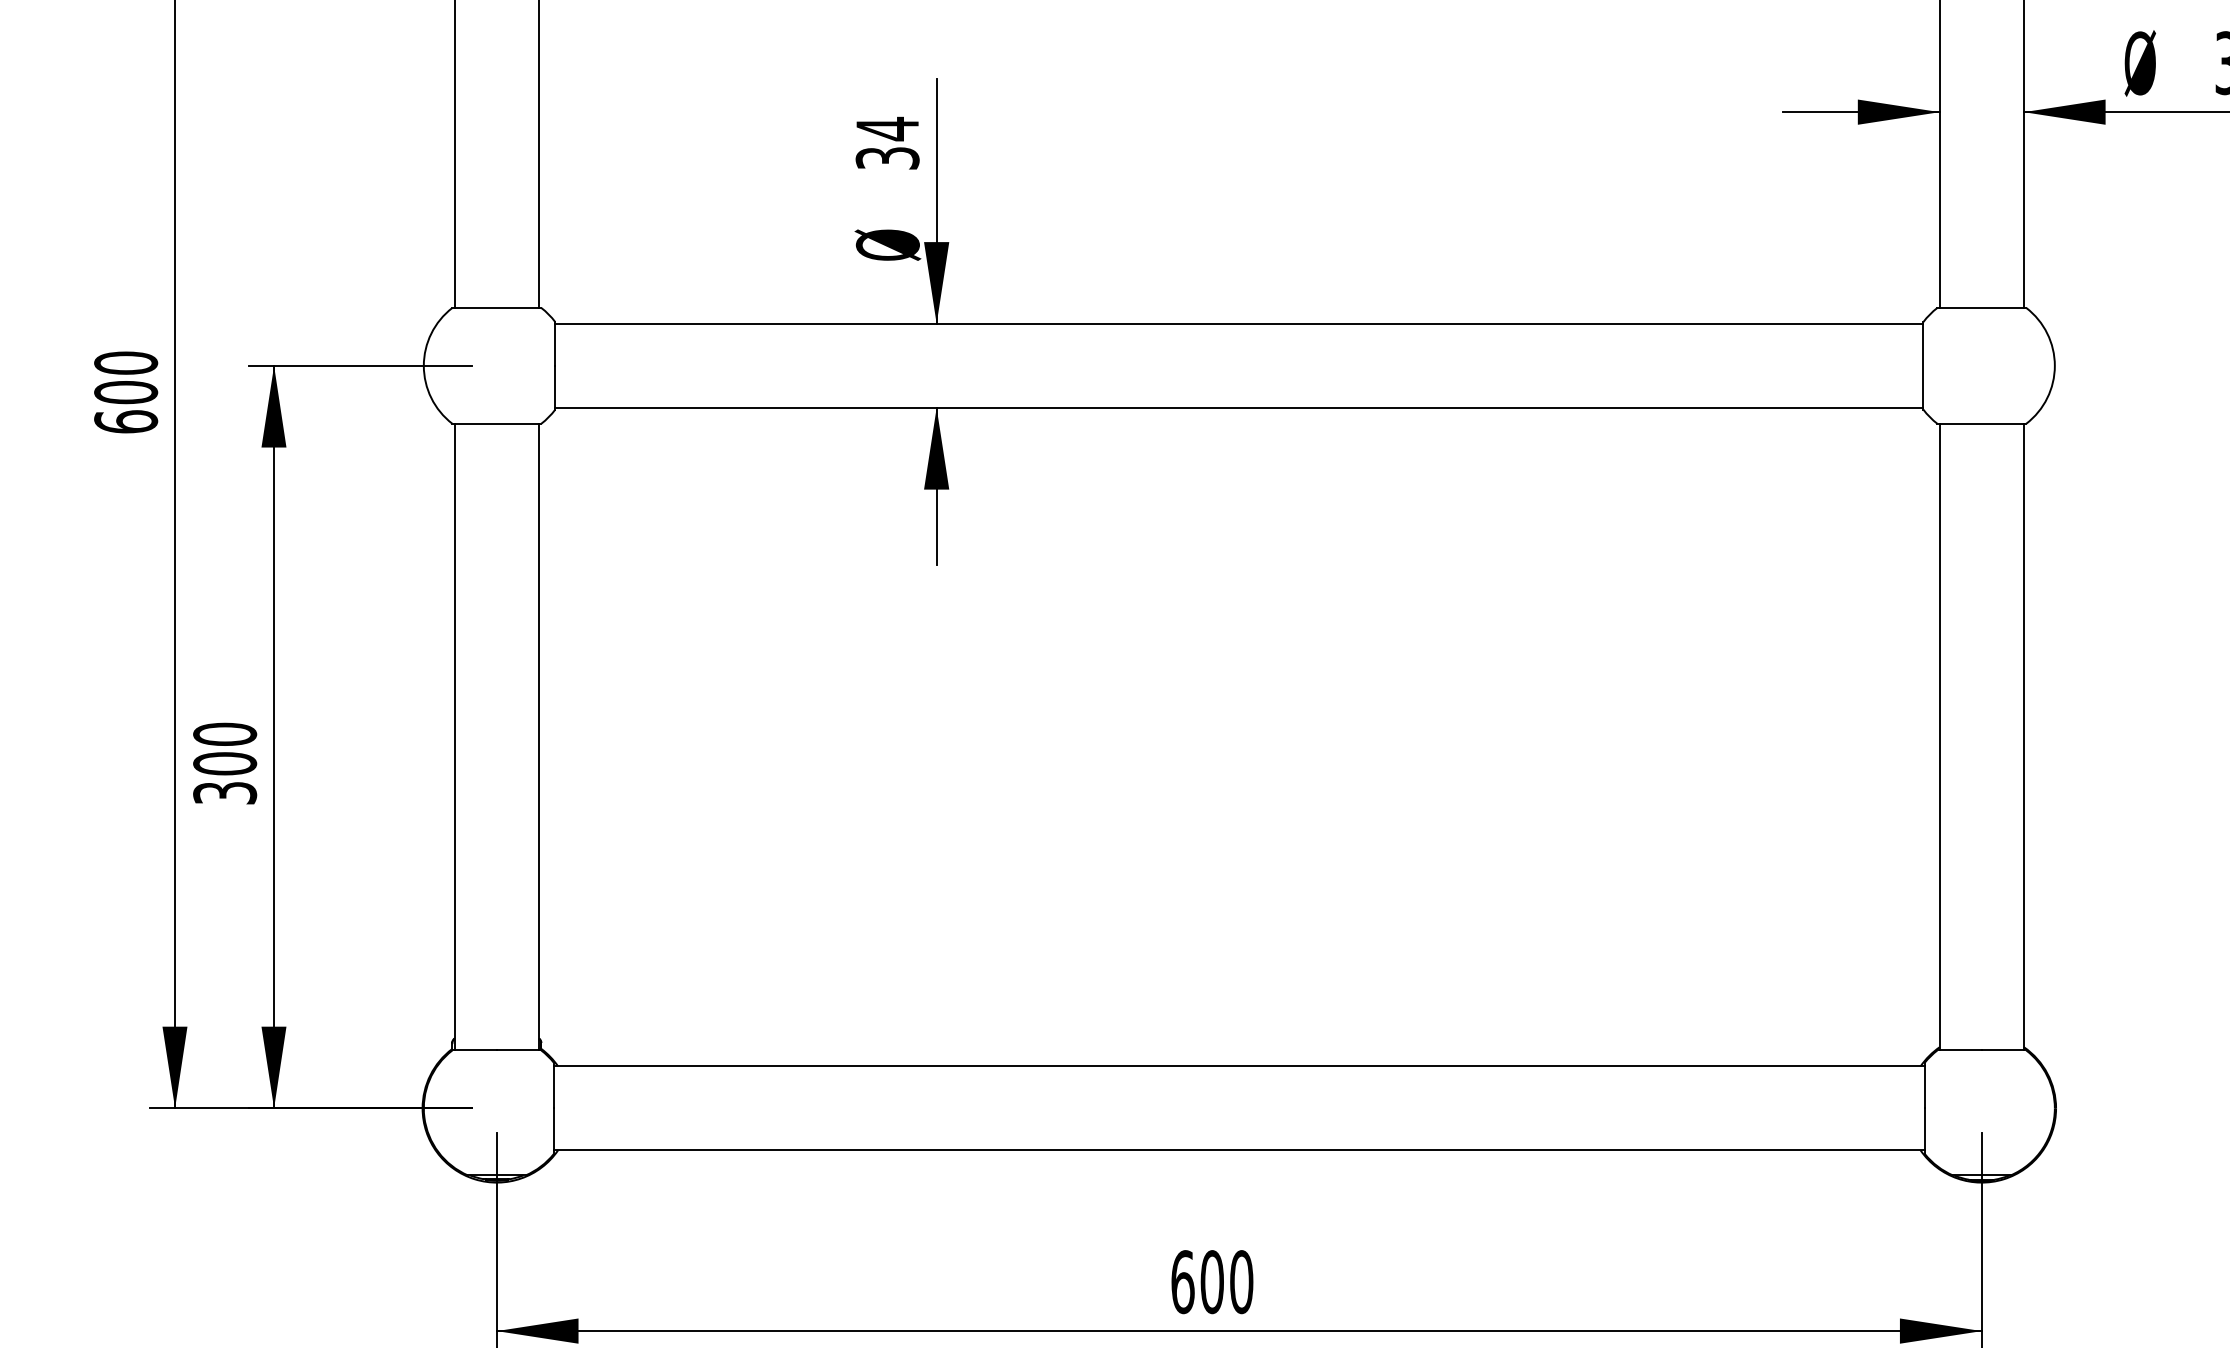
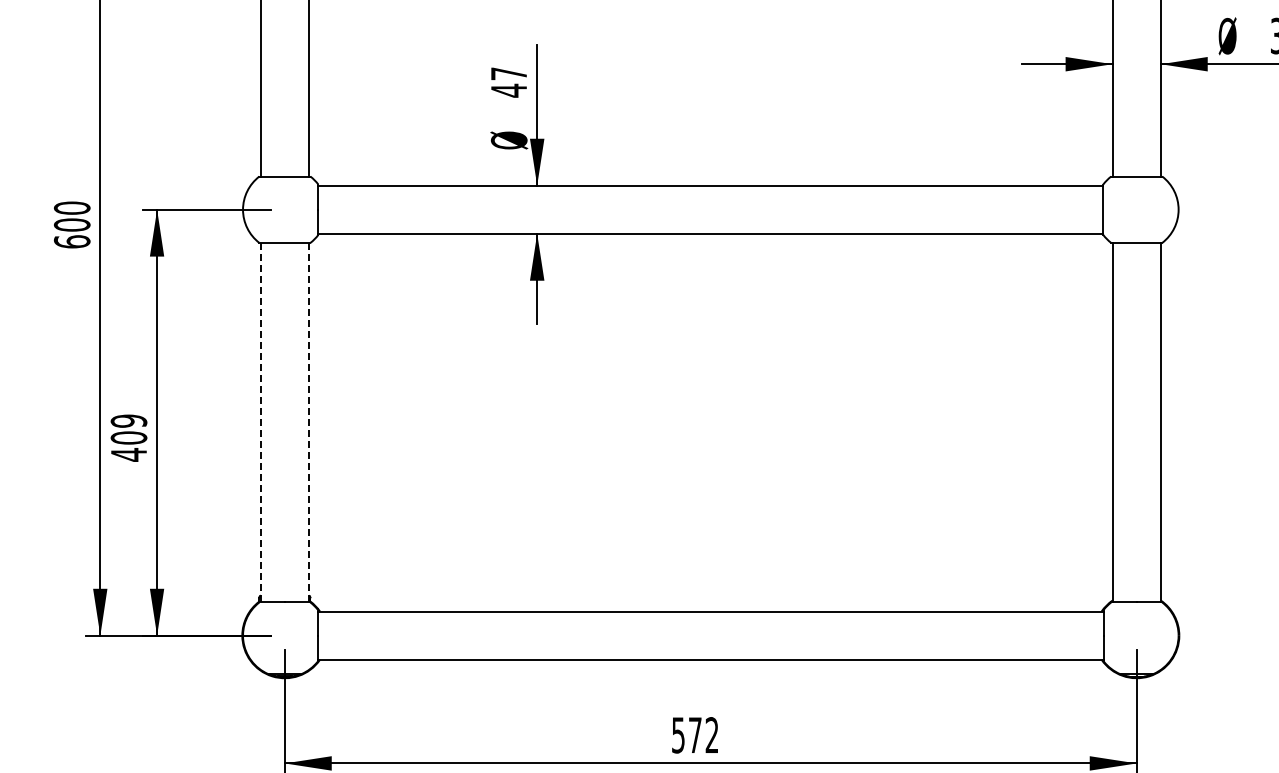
text: (886, 144) -> (508, 82), 34 -> 47
line: (454, 736) -> (260, 422), solid -> dashed
line: (539, 736) -> (309, 422), solid -> dashed
text: (224, 762) -> (128, 437), 300 -> 409
text: (1212, 1282) -> (695, 735), 600 -> 572

